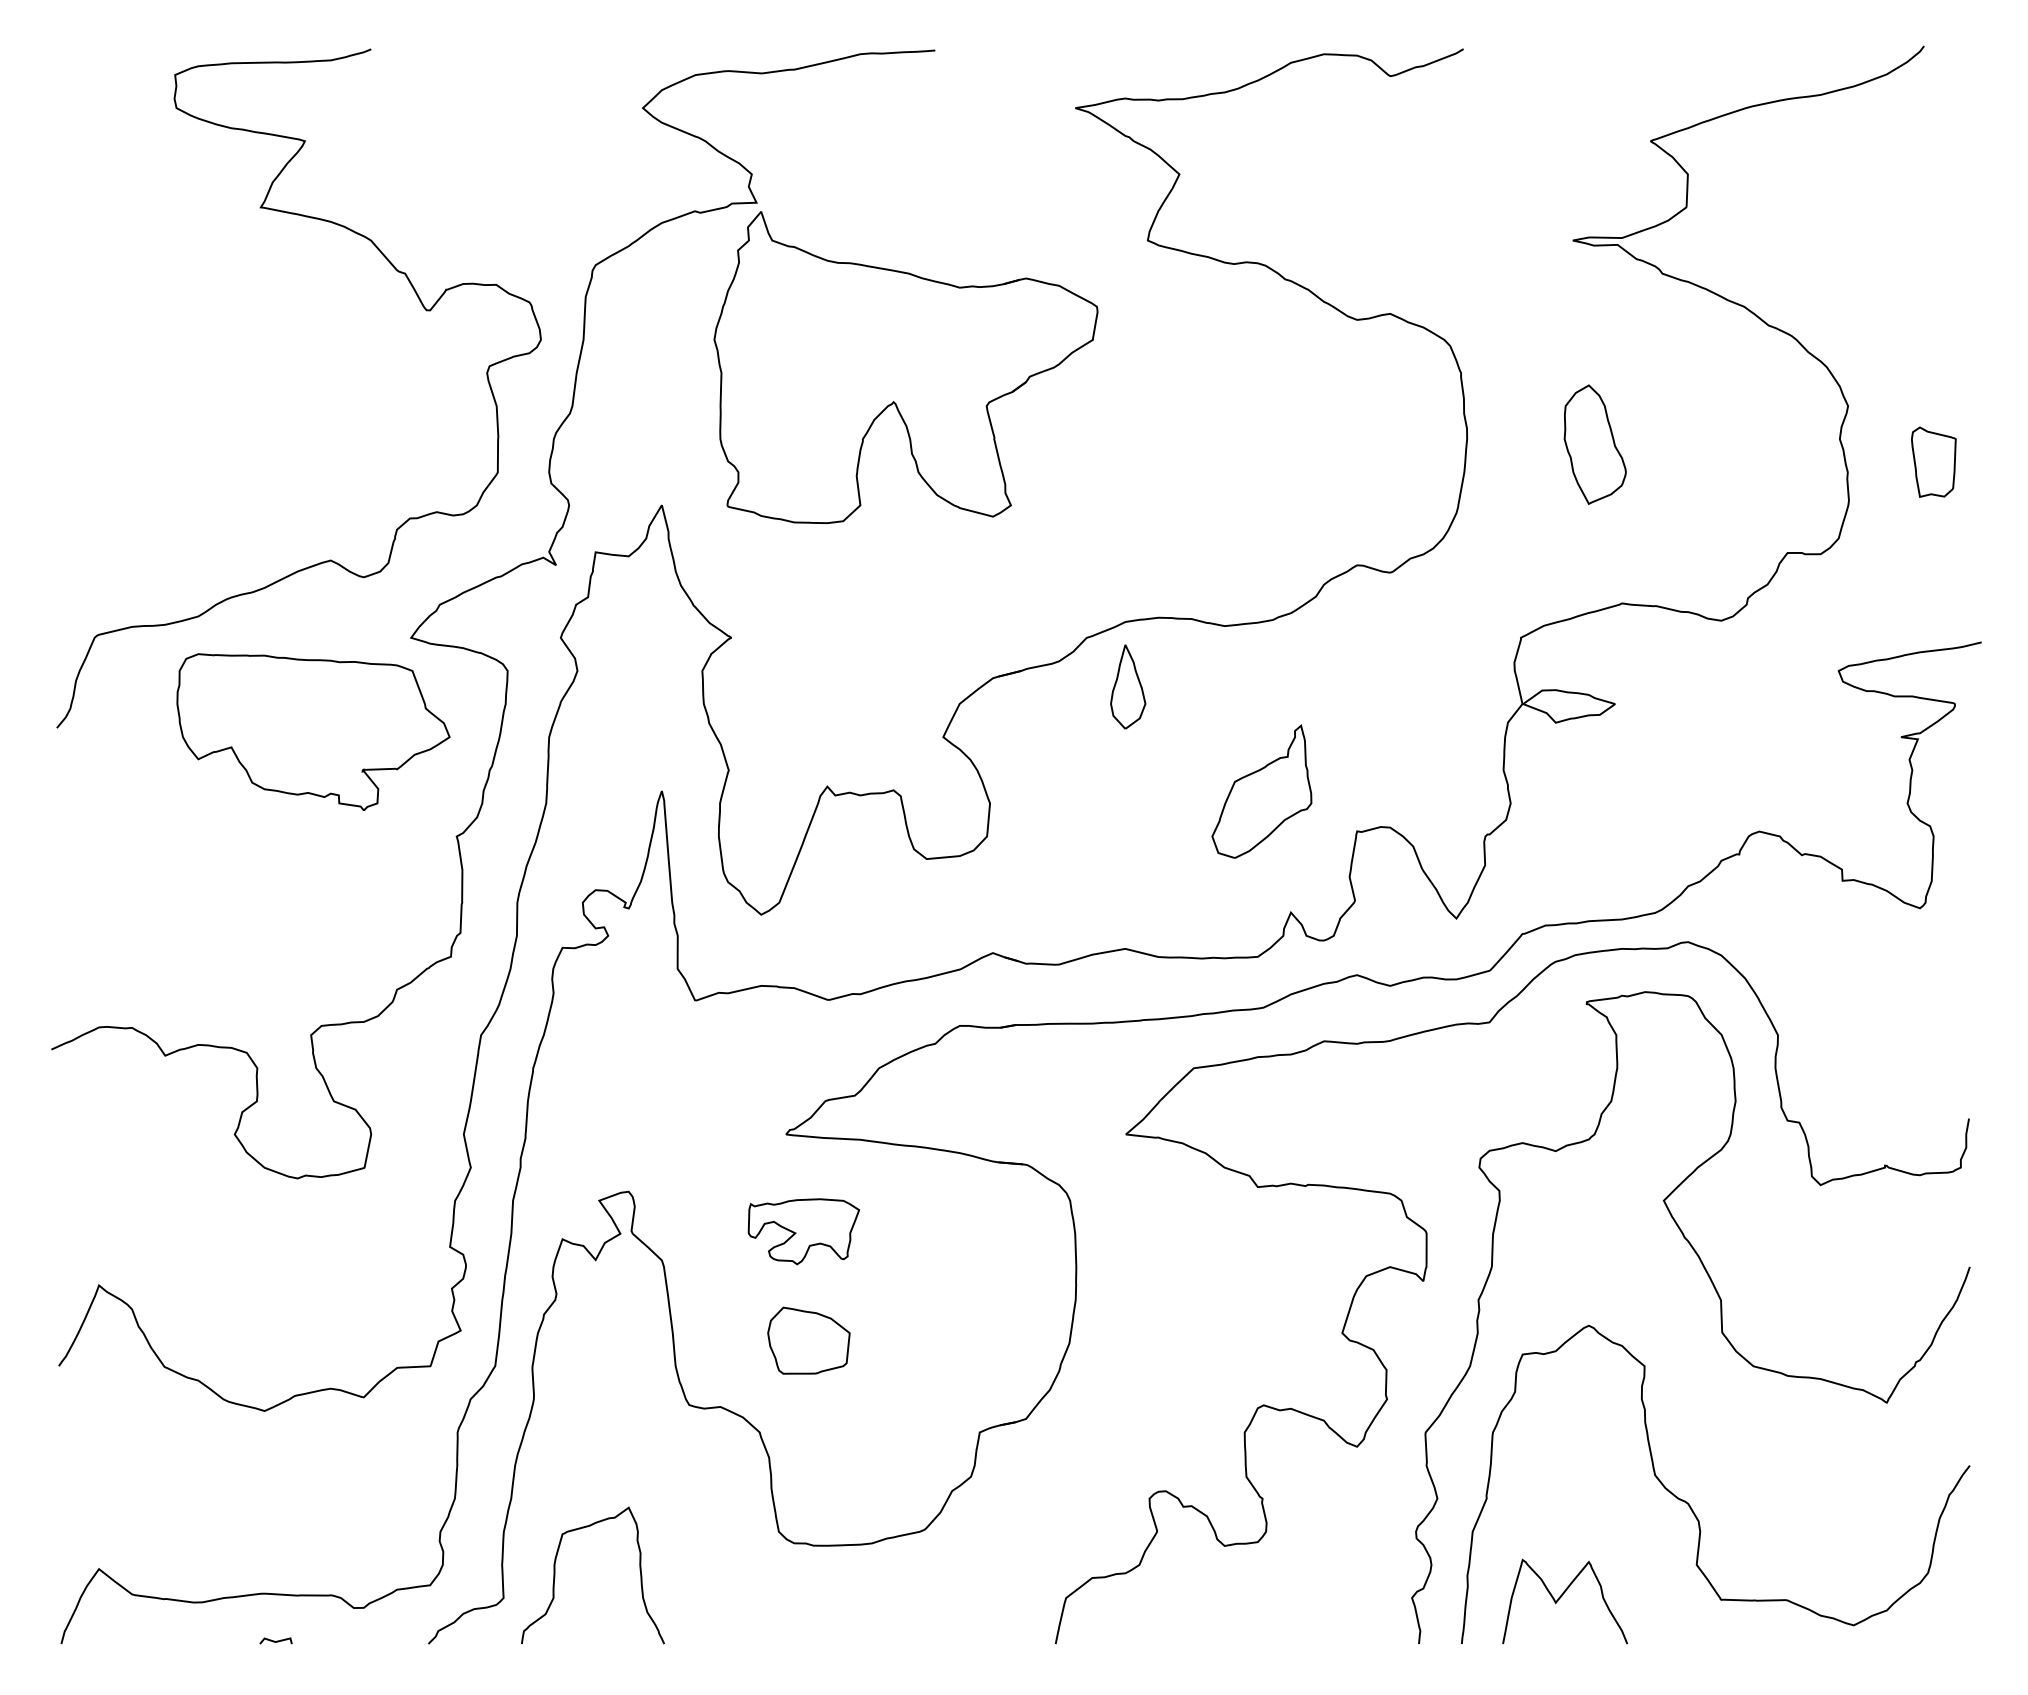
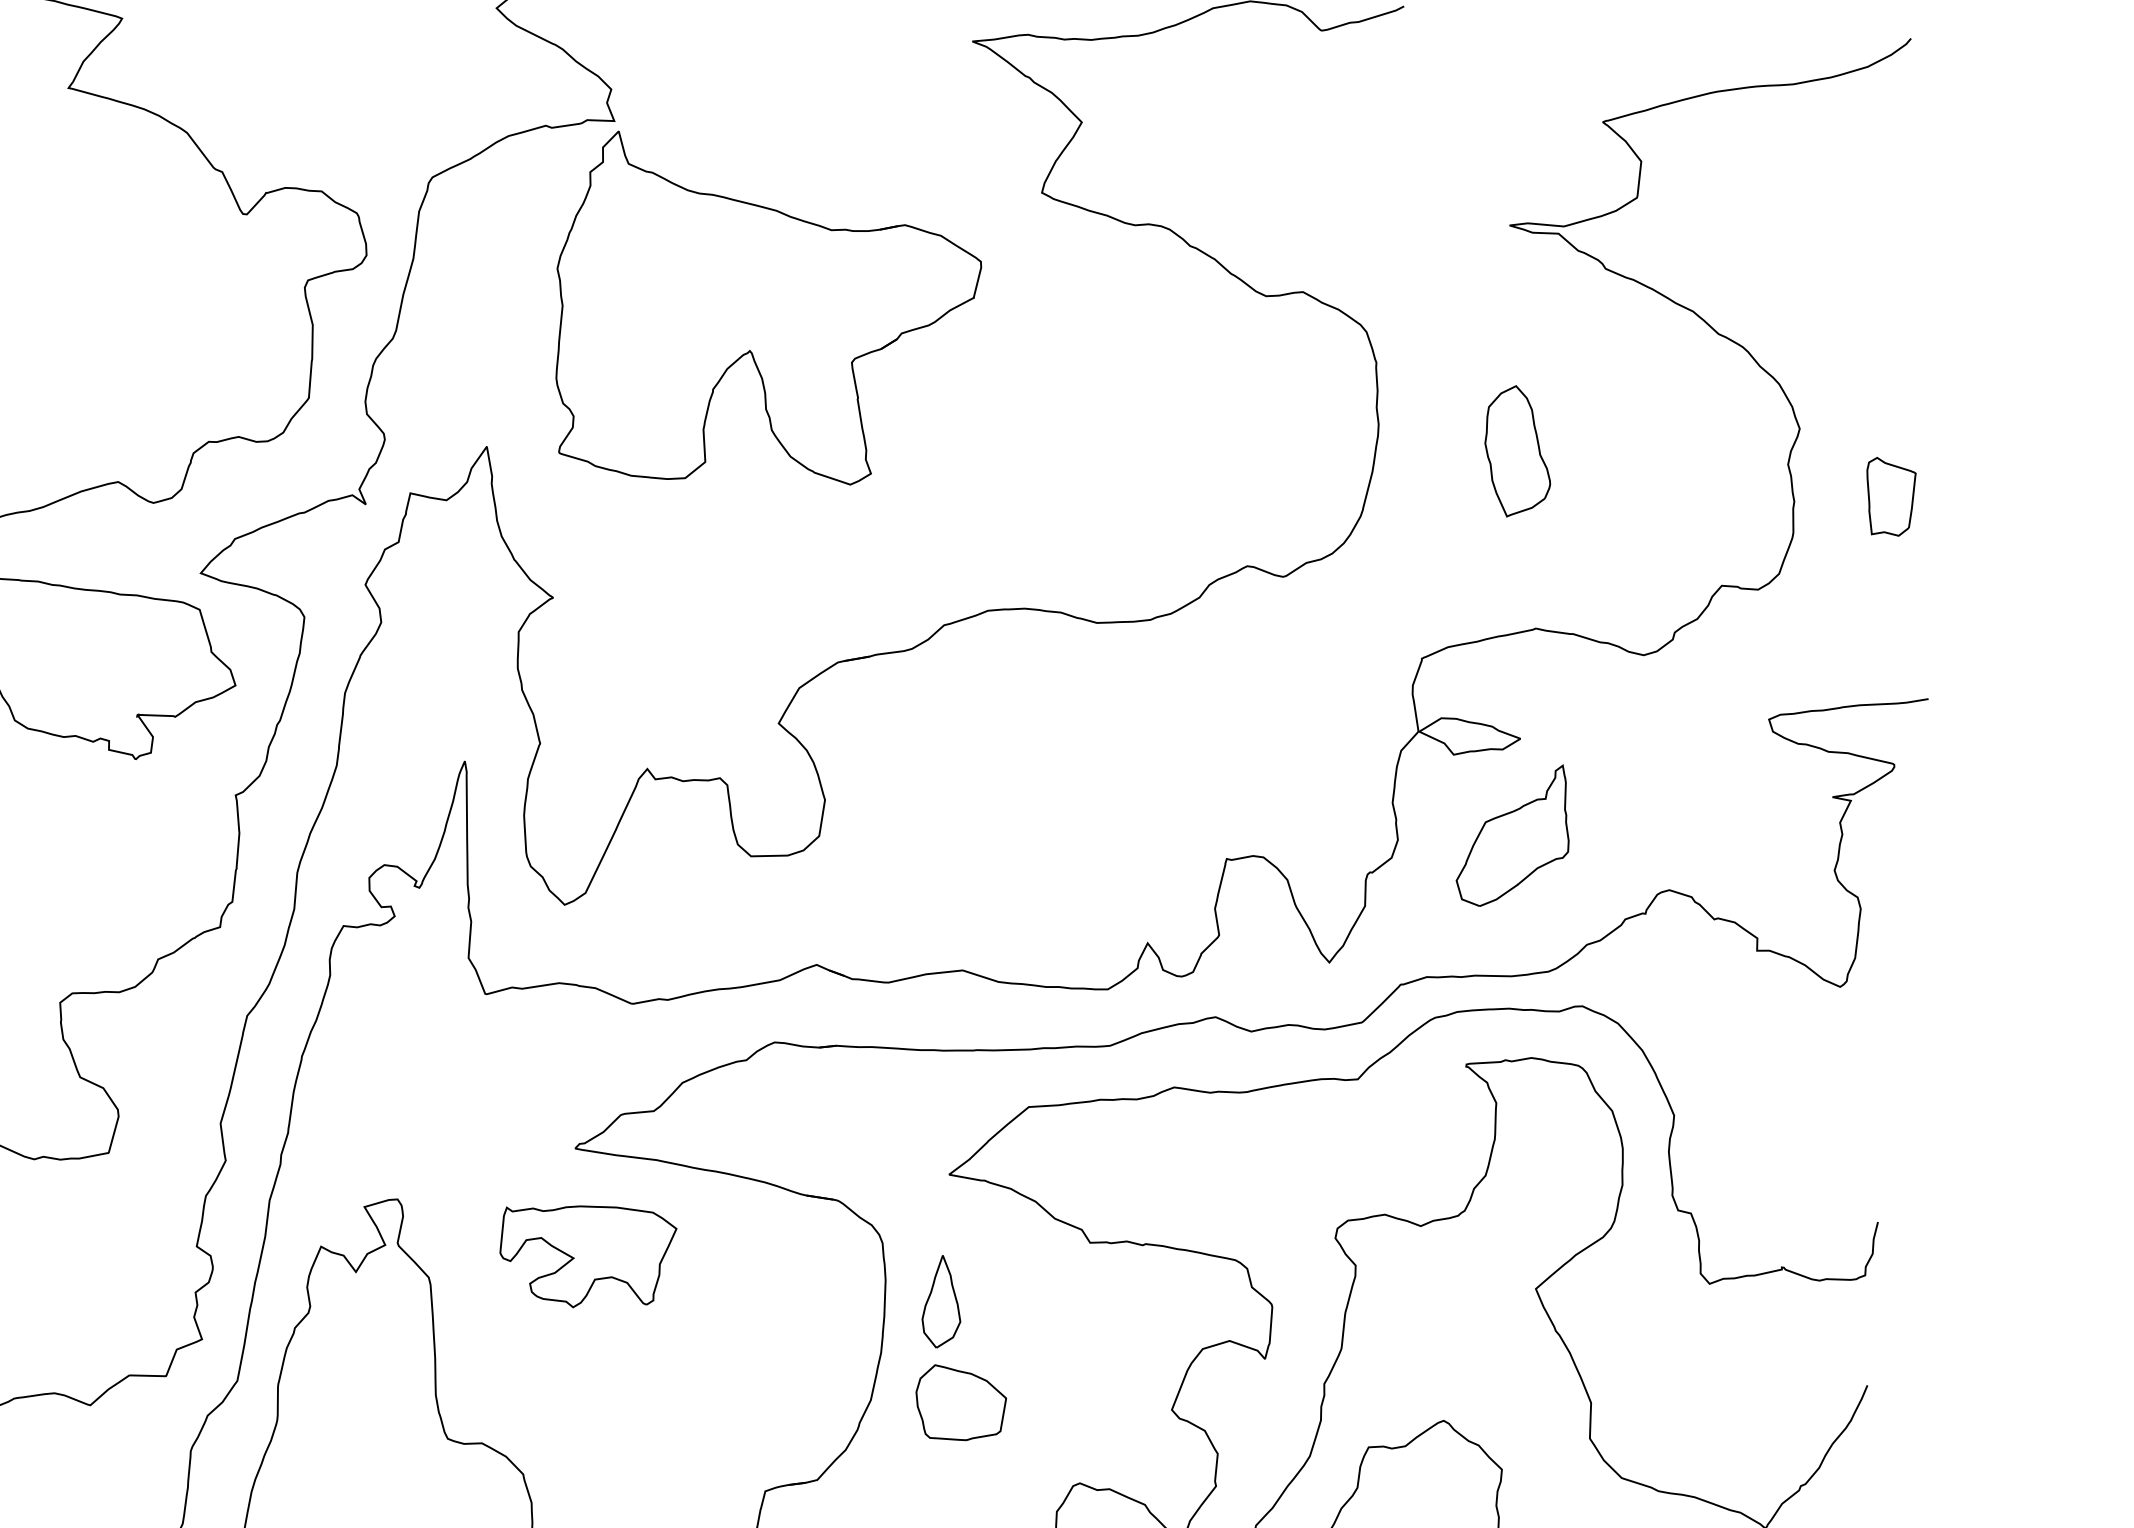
part: (1128, 686) -> (943, 1301), moved
part: (1261, 791) -> (1514, 834), moved
part: (803, 1231) -> (586, 1256), size x1.43
part: (808, 1340) -> (960, 1403), moved

